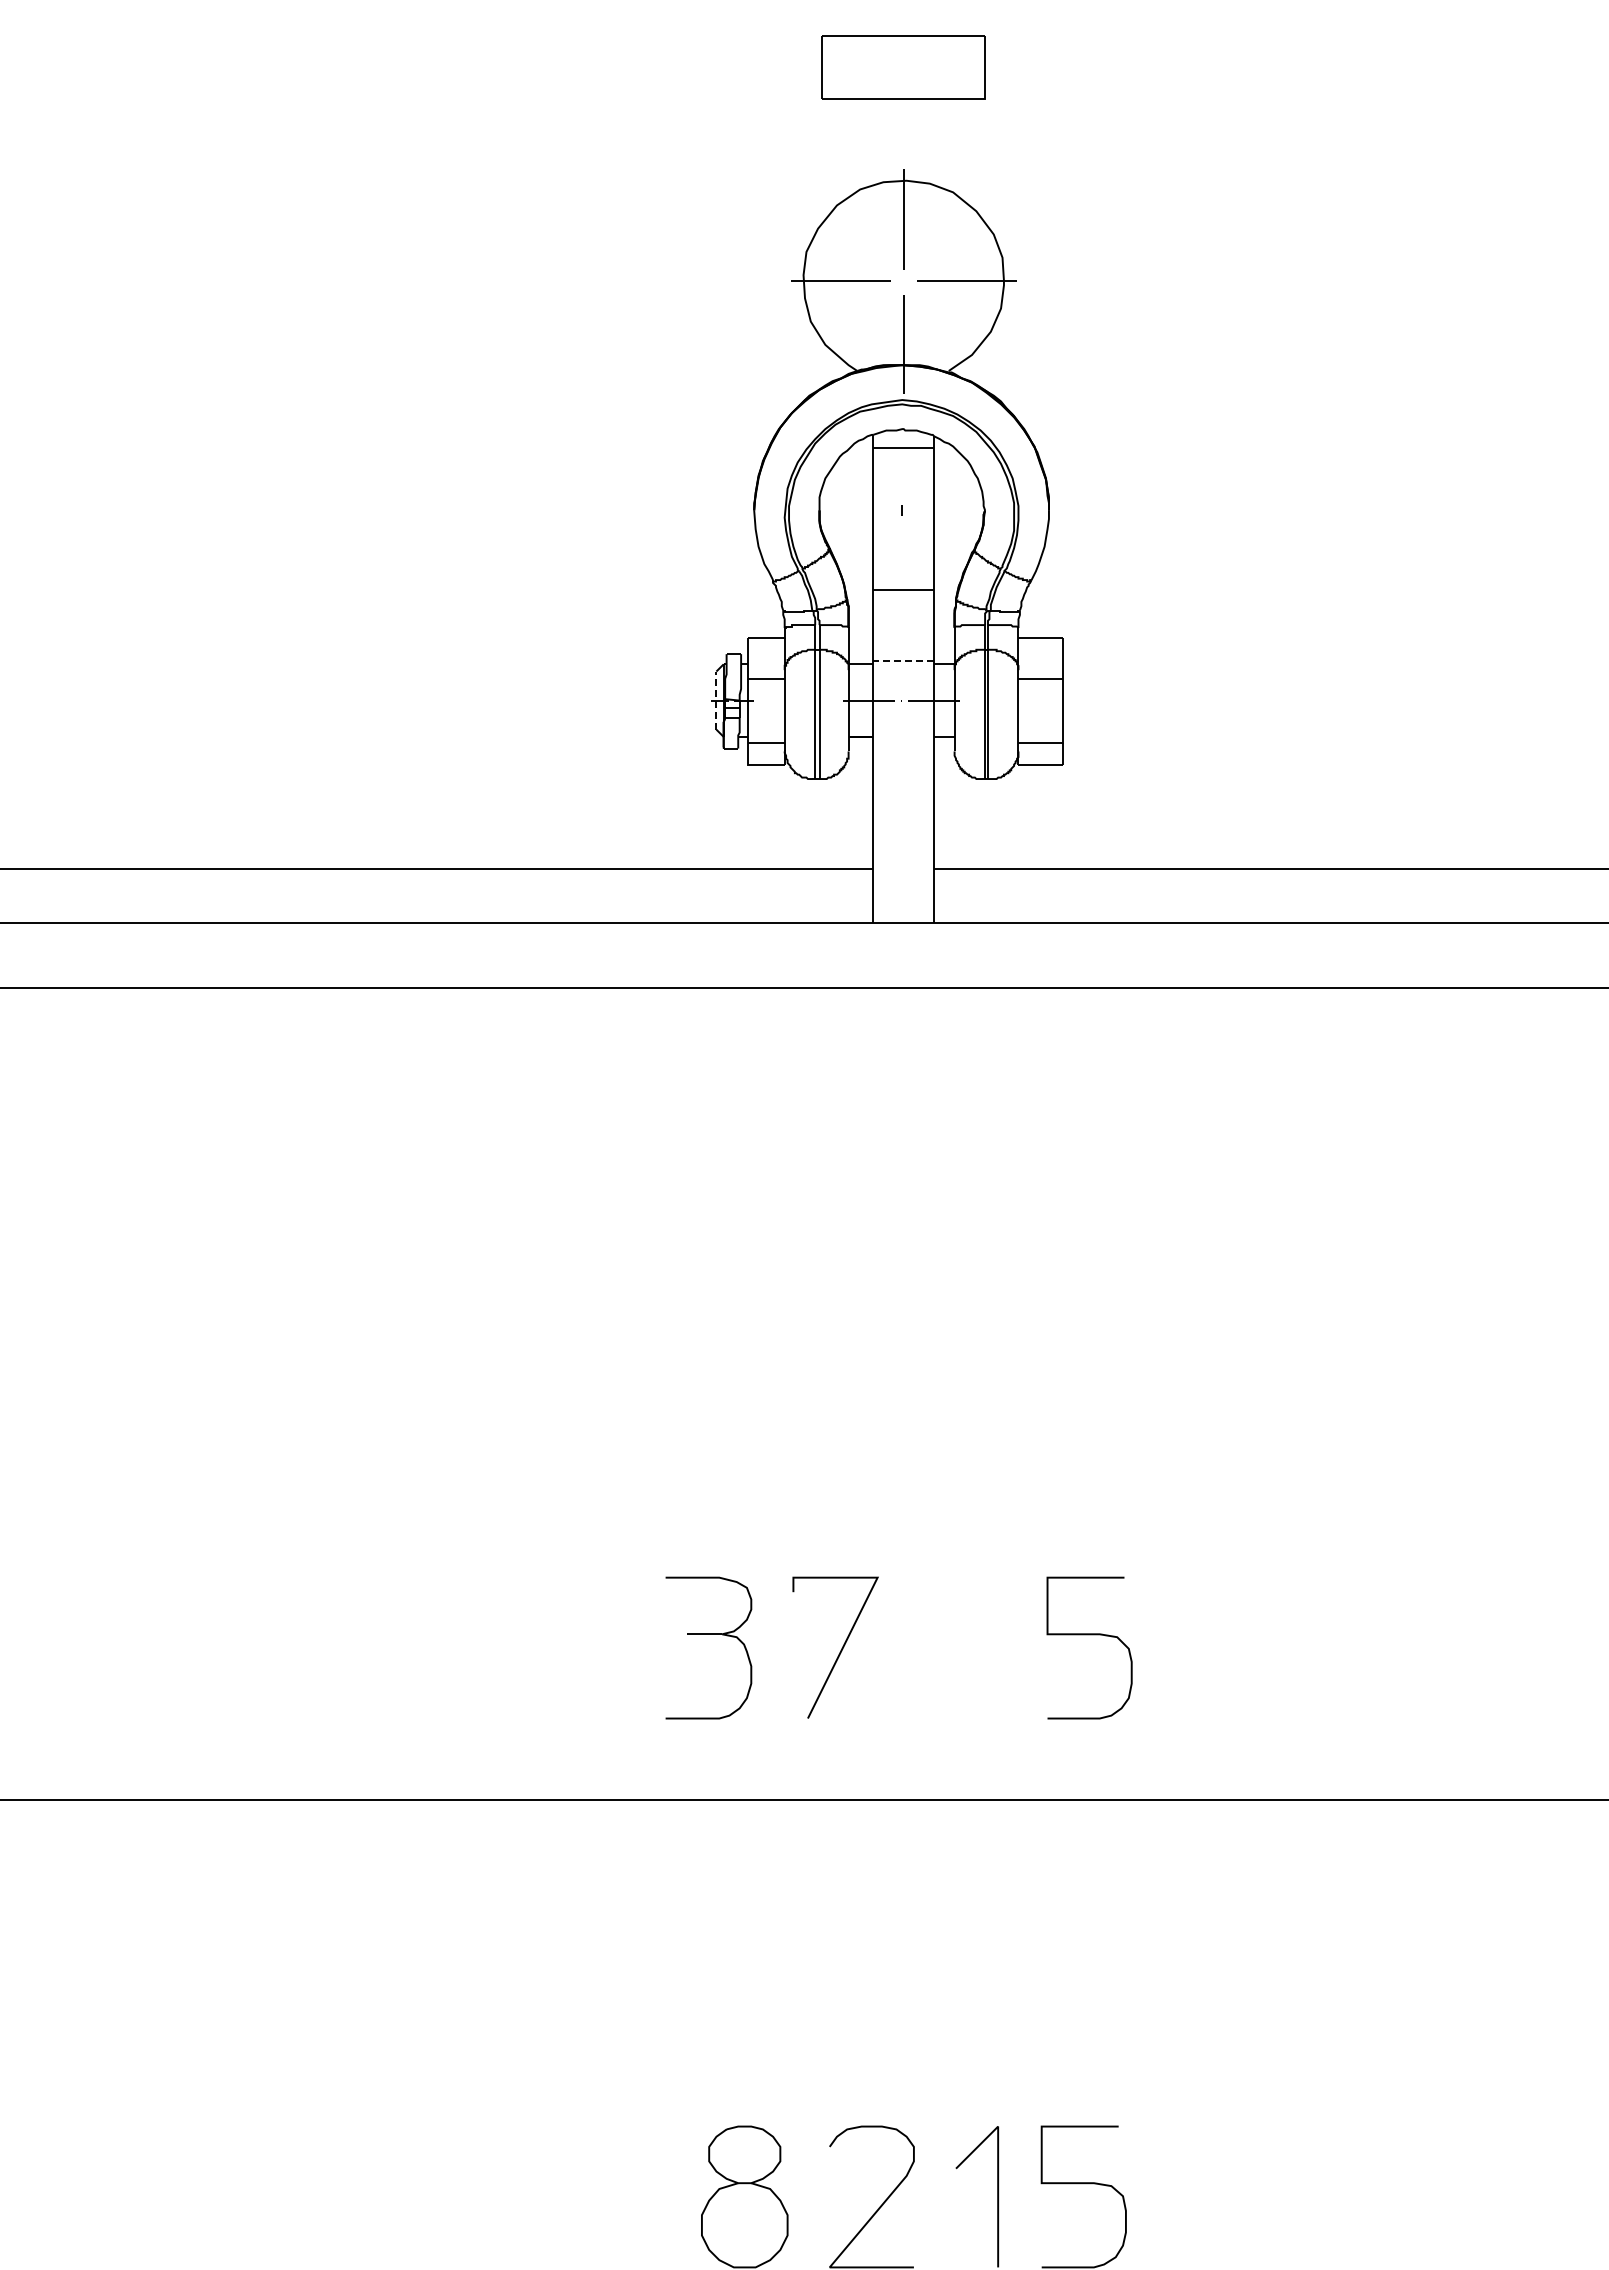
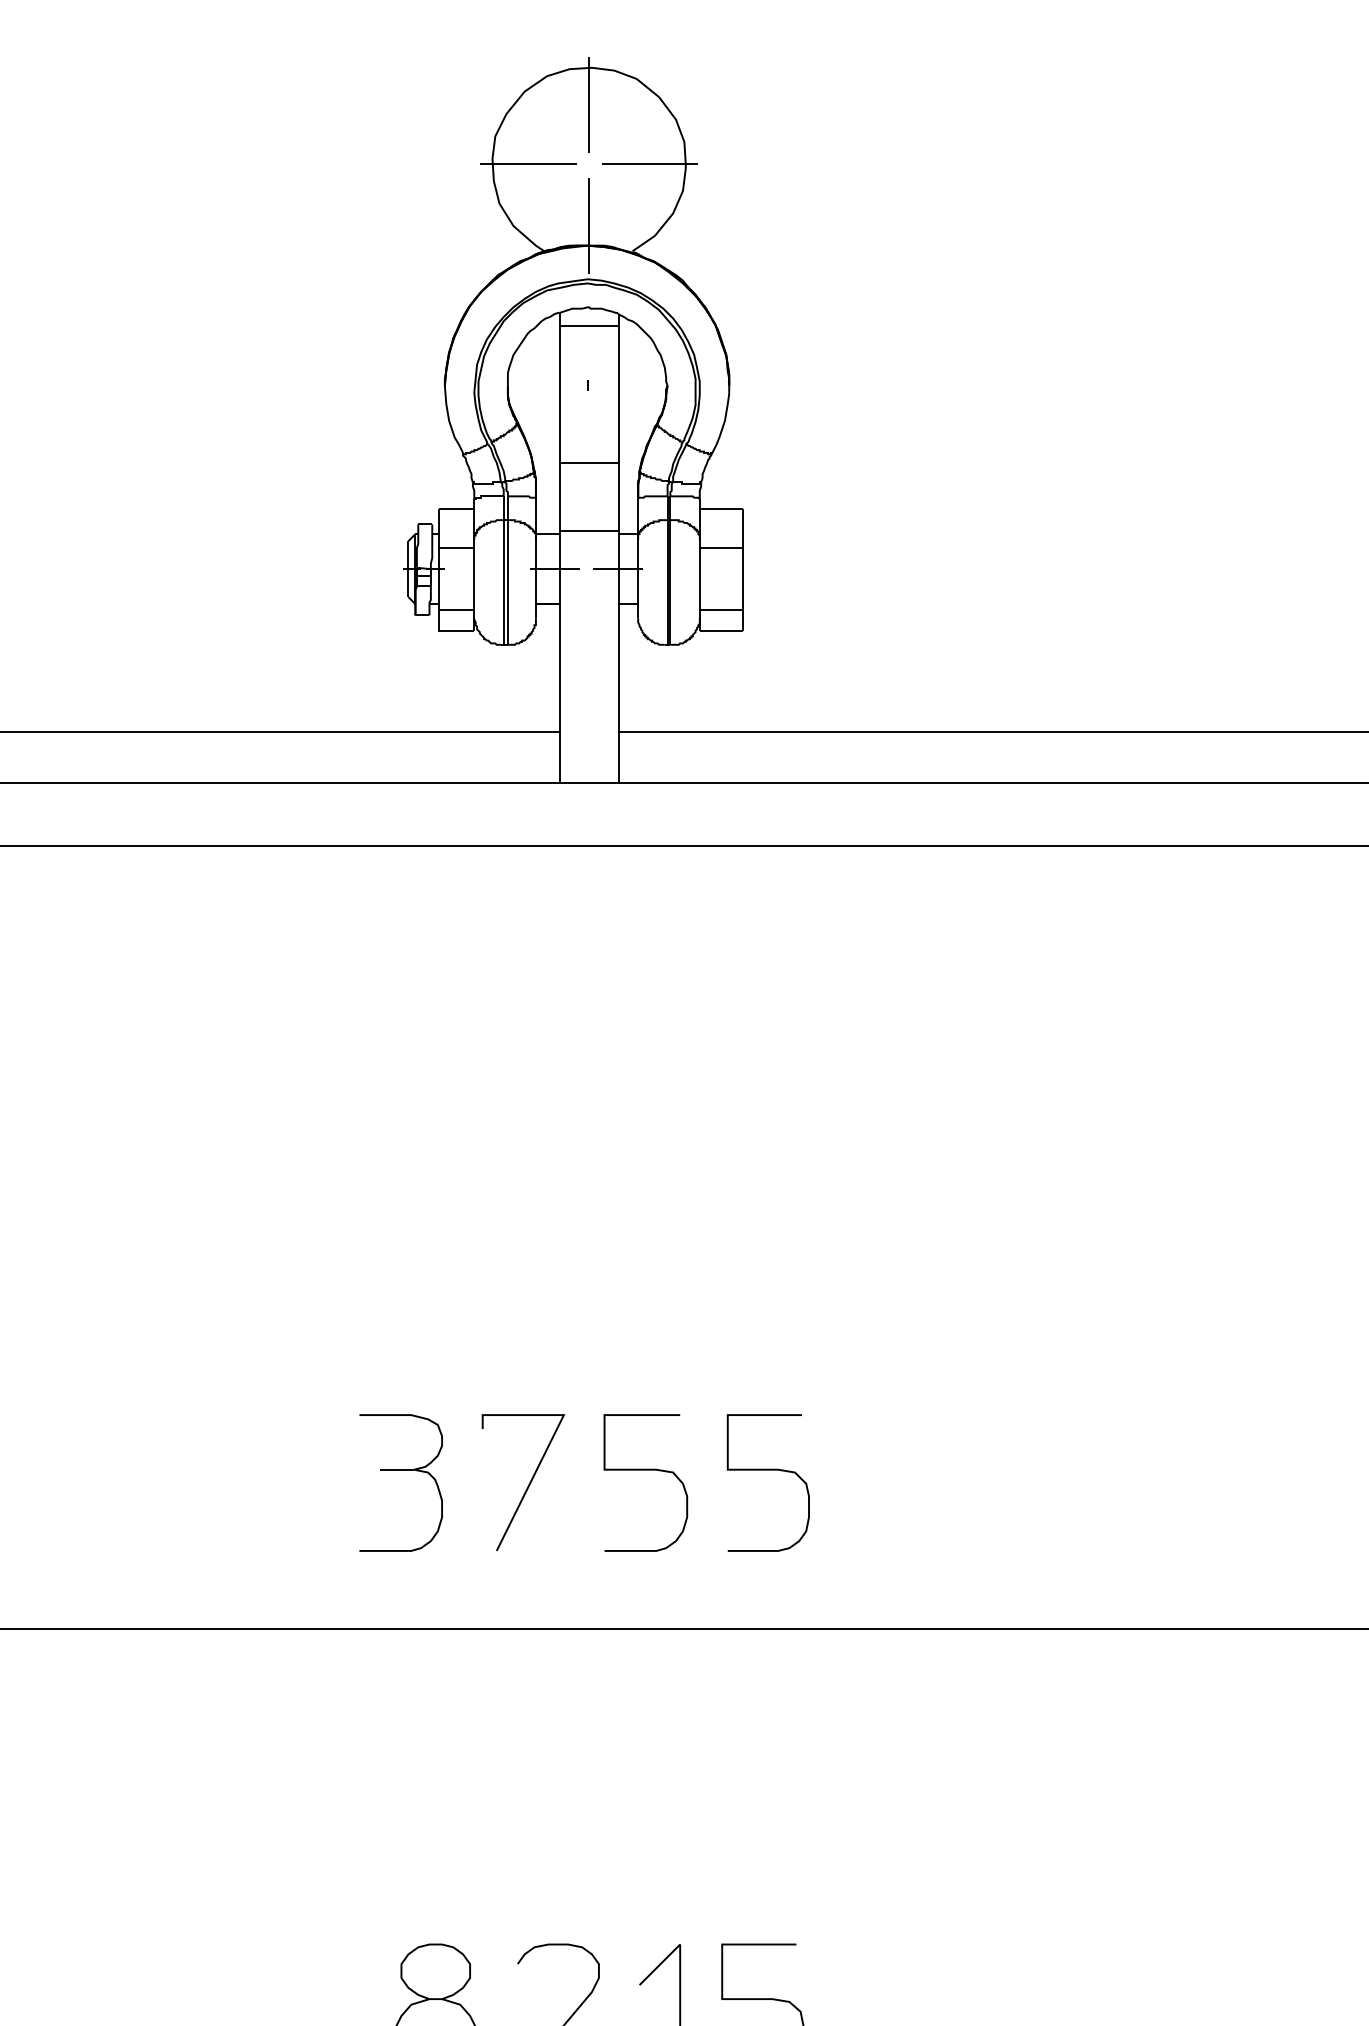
line: (903, 661) -> (588, 531), dashed -> solid
line: (716, 700) -> (408, 569), dashed -> solid
curve: (962, 1635) -> (645, 1470), added

